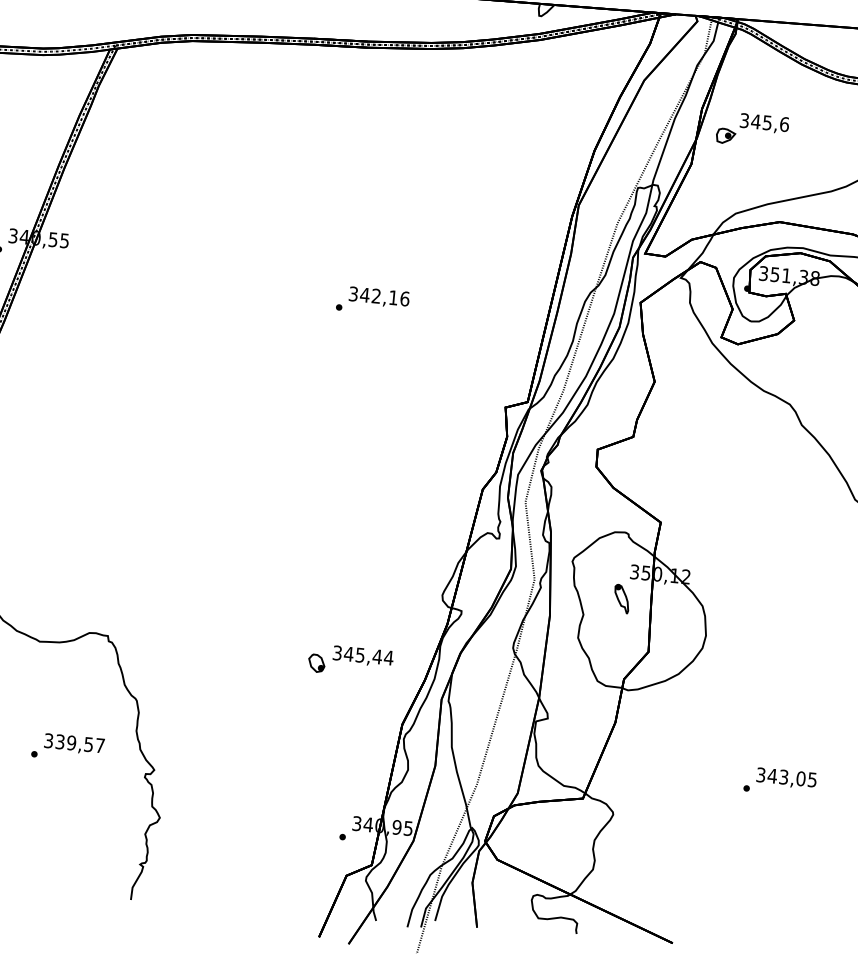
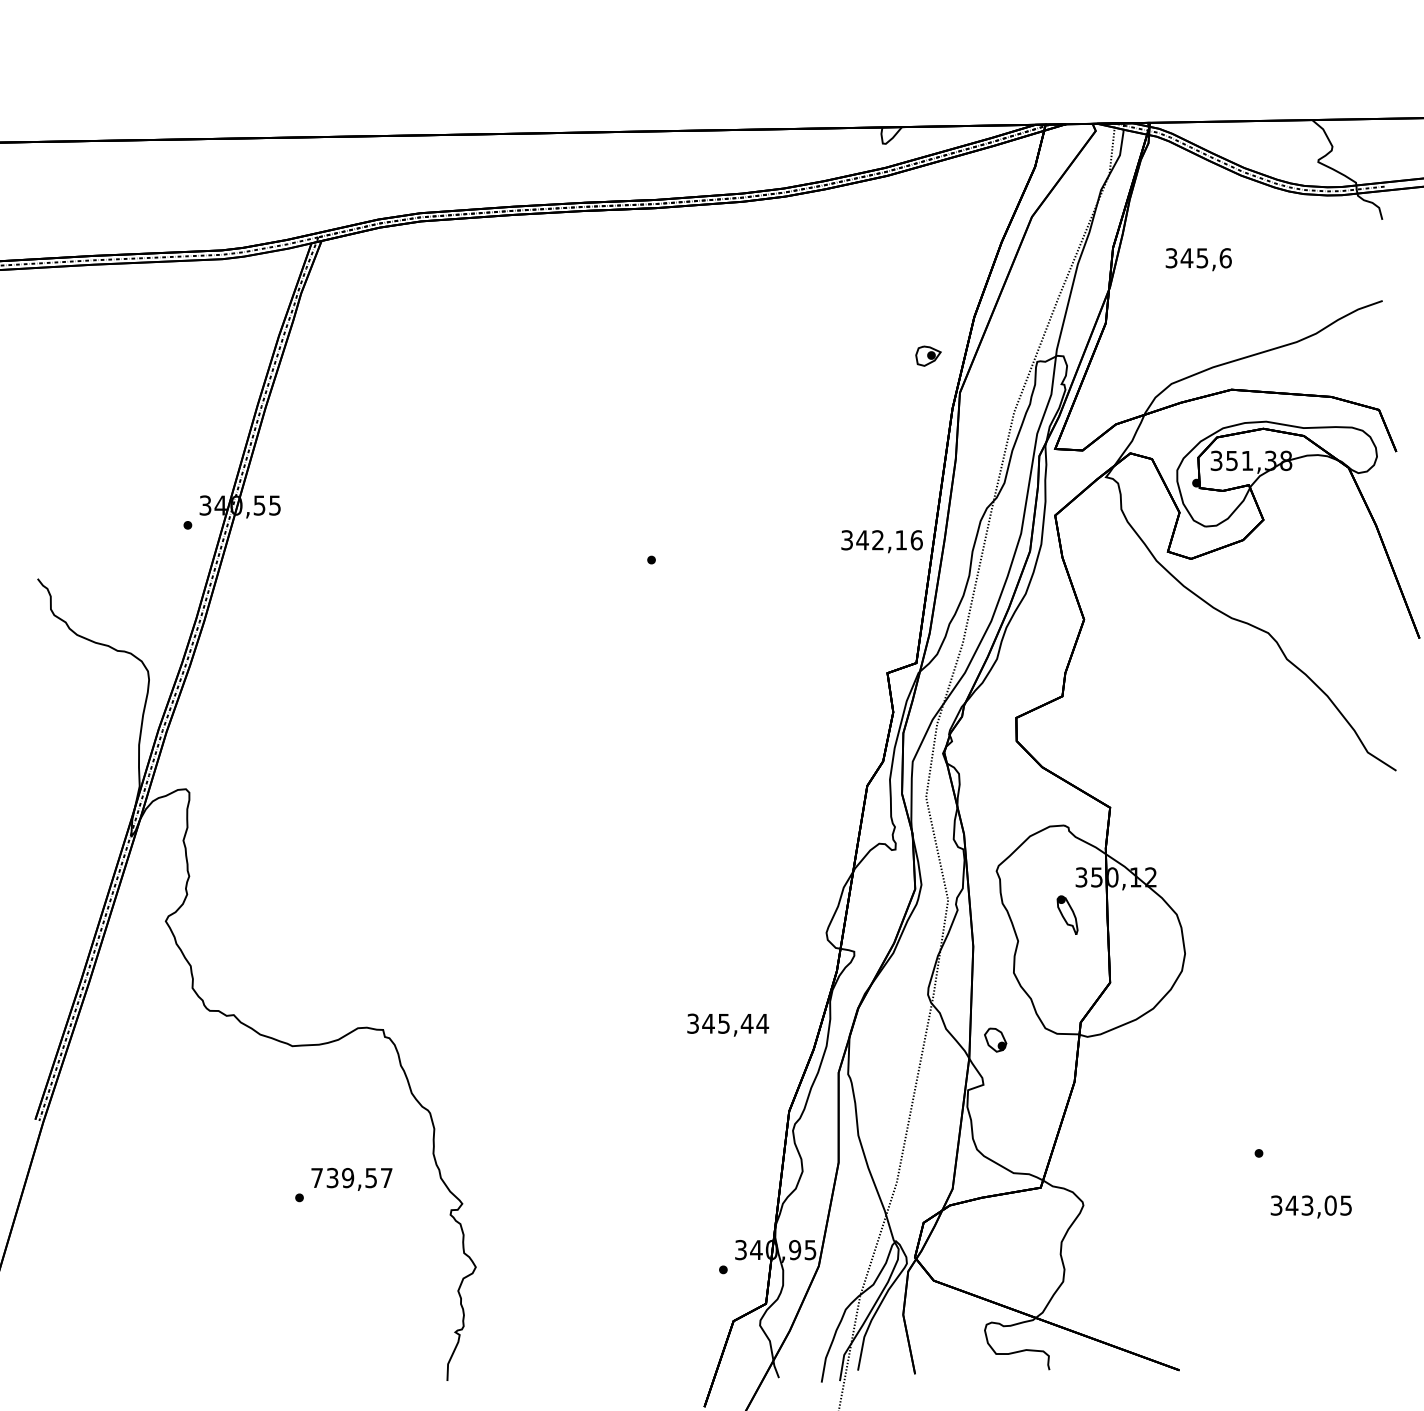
part: (725, 135) -> (928, 355), moved
text: (378, 297) -> (881, 541), moved
part: (316, 662) -> (995, 1039), moved
text: (48, 740) -> (316, 1177), 339,57 -> 739,57
text: (786, 778) -> (1310, 1206), moved

